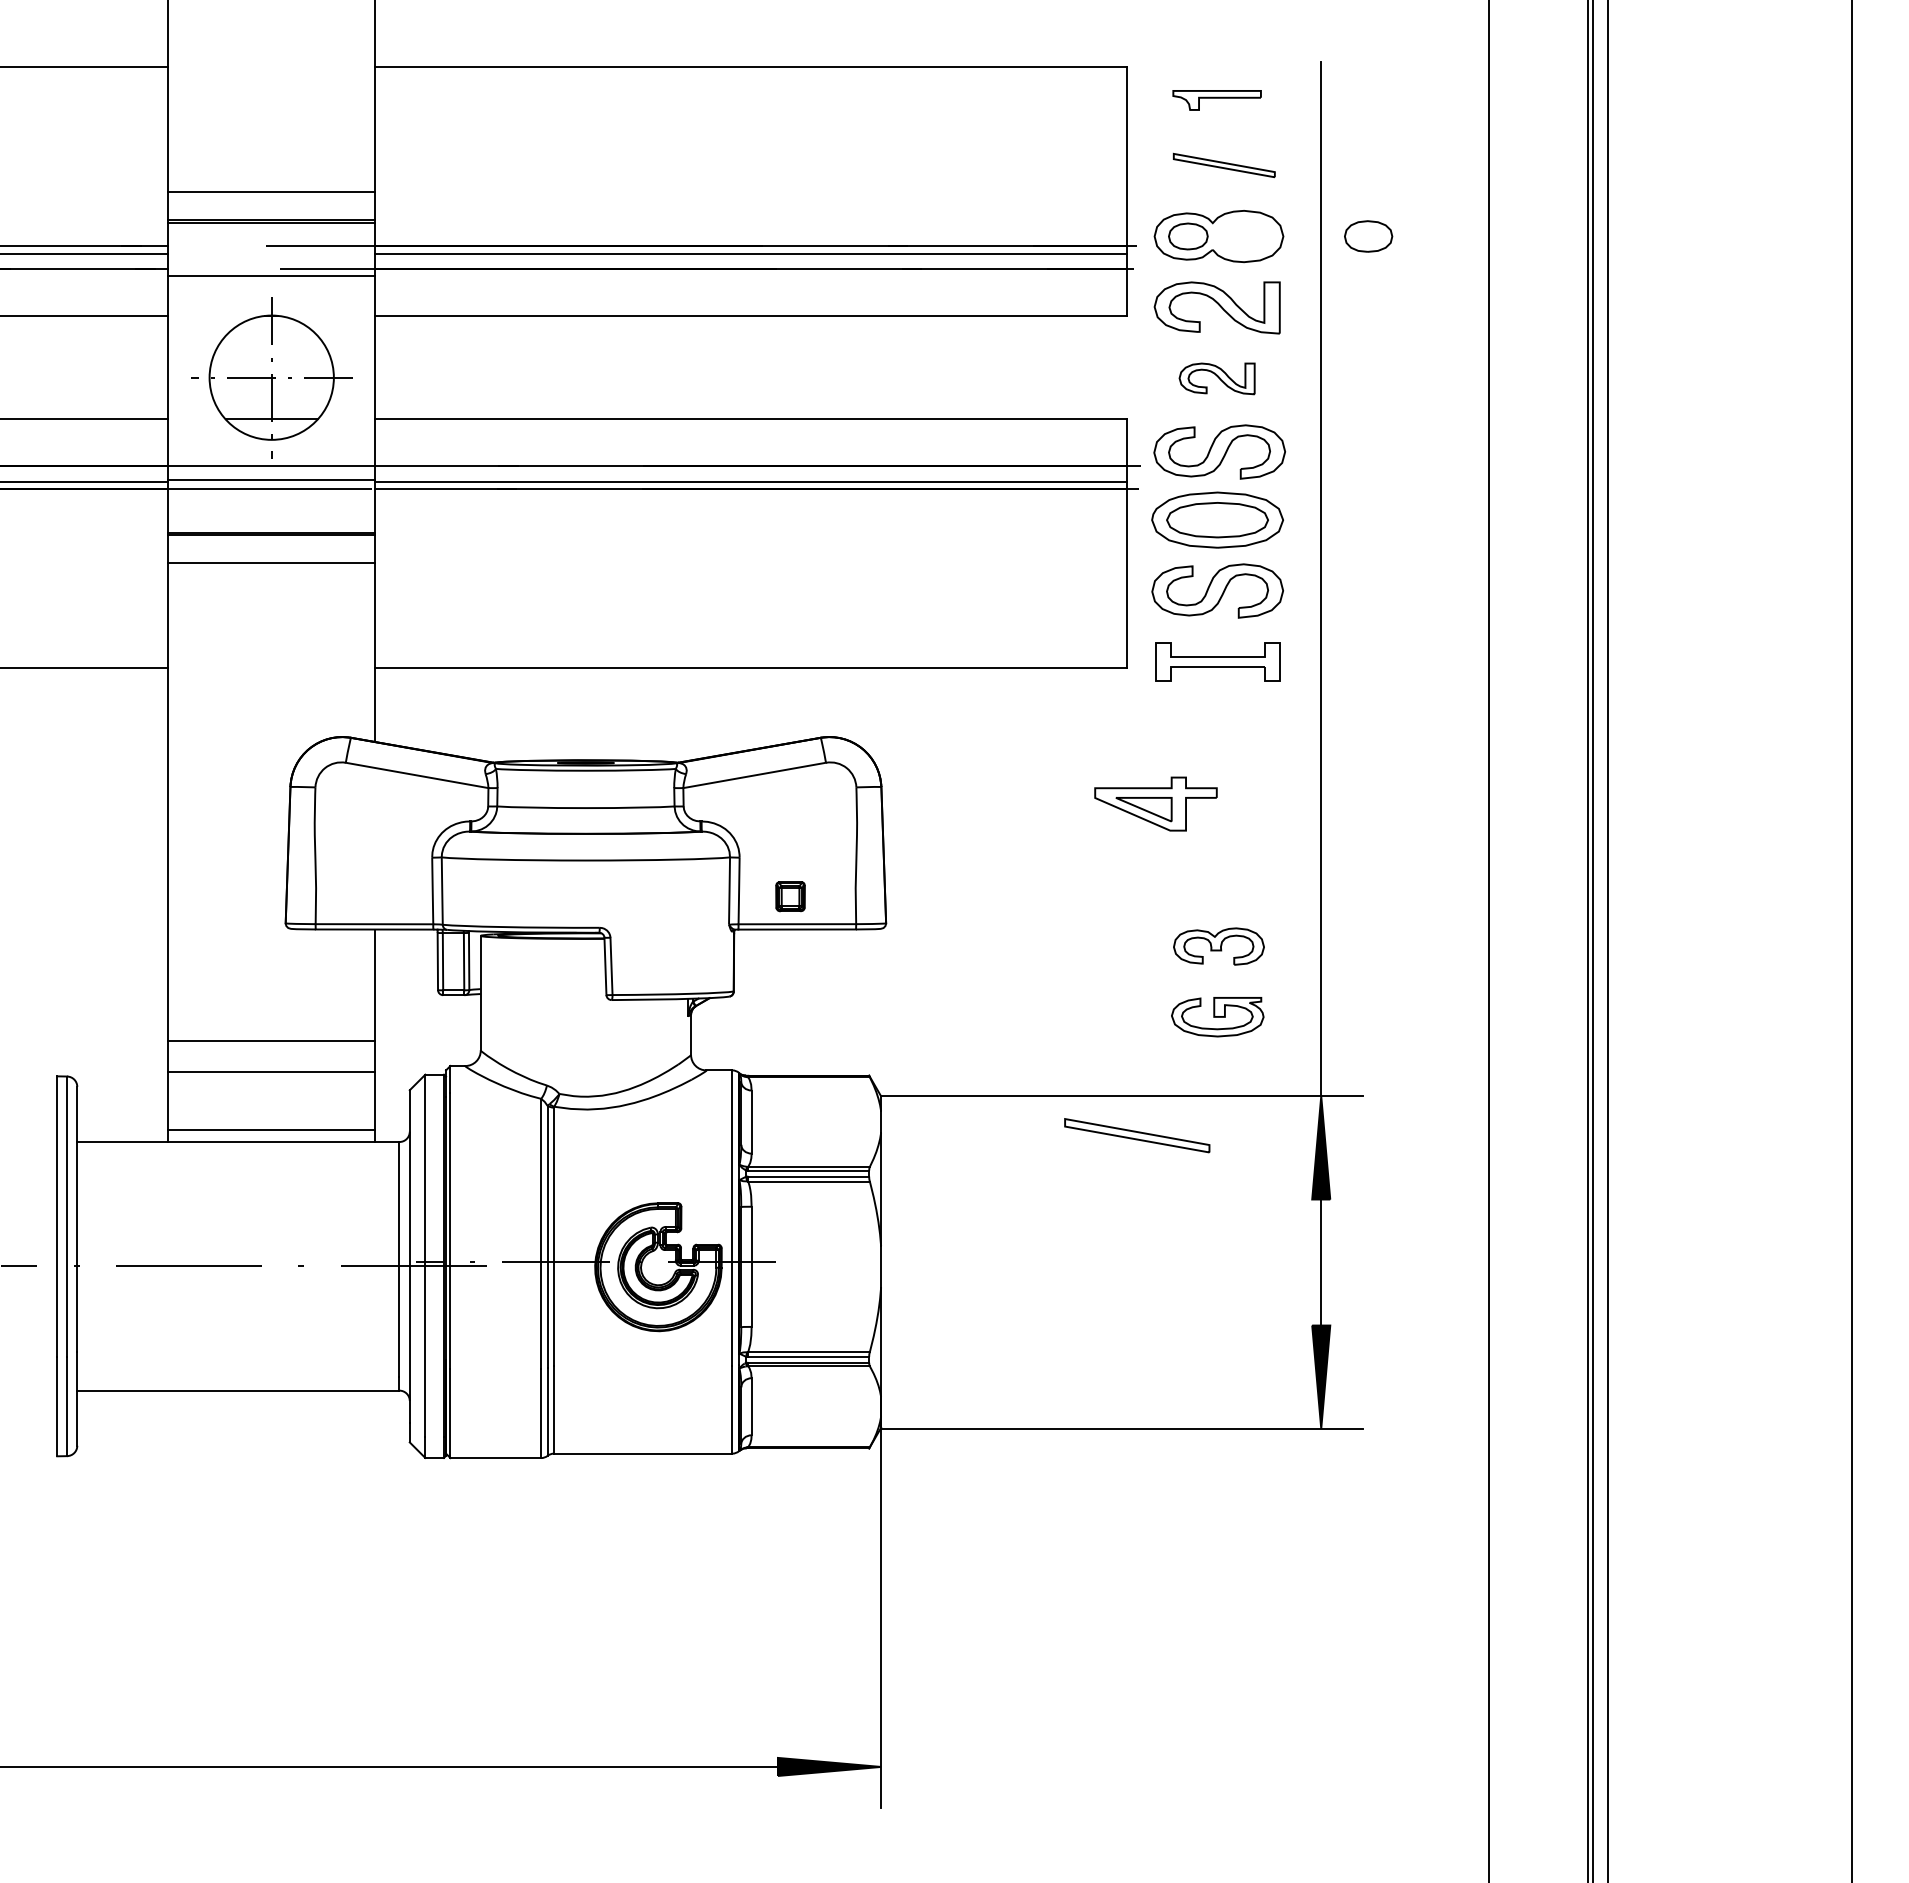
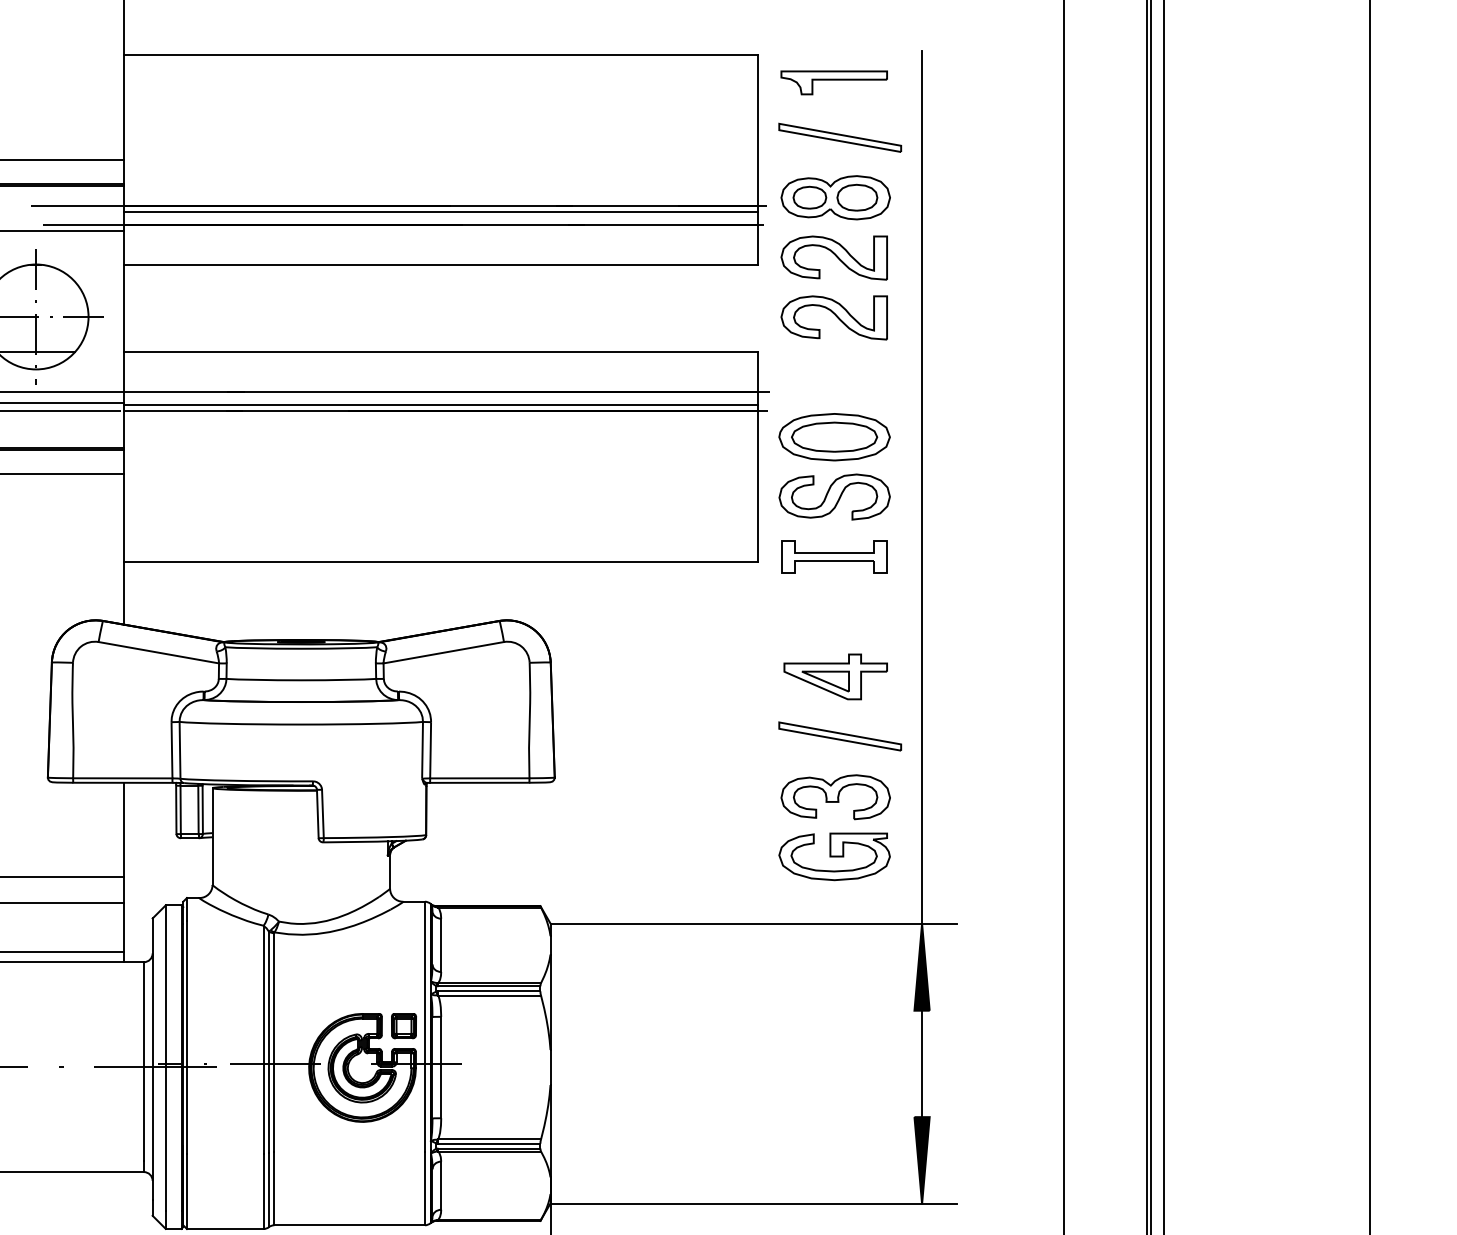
part: (1216, 100) -> (833, 82), size x1.43
part: (1224, 165) -> (840, 137), size x1.43
part: (1368, 236) -> (857, 197), moved
part: (1216, 378) -> (833, 317), size x1.67
part: (1219, 451) -> (836, 379), removed
part: (1155, 803) -> (835, 676), moved
part: (790, 896) -> (403, 1025), moved
part: (1218, 946) -> (835, 797), size x1.43
part: (1217, 1016) -> (834, 856), size x1.43
part: (1137, 1135) -> (840, 736), moved

